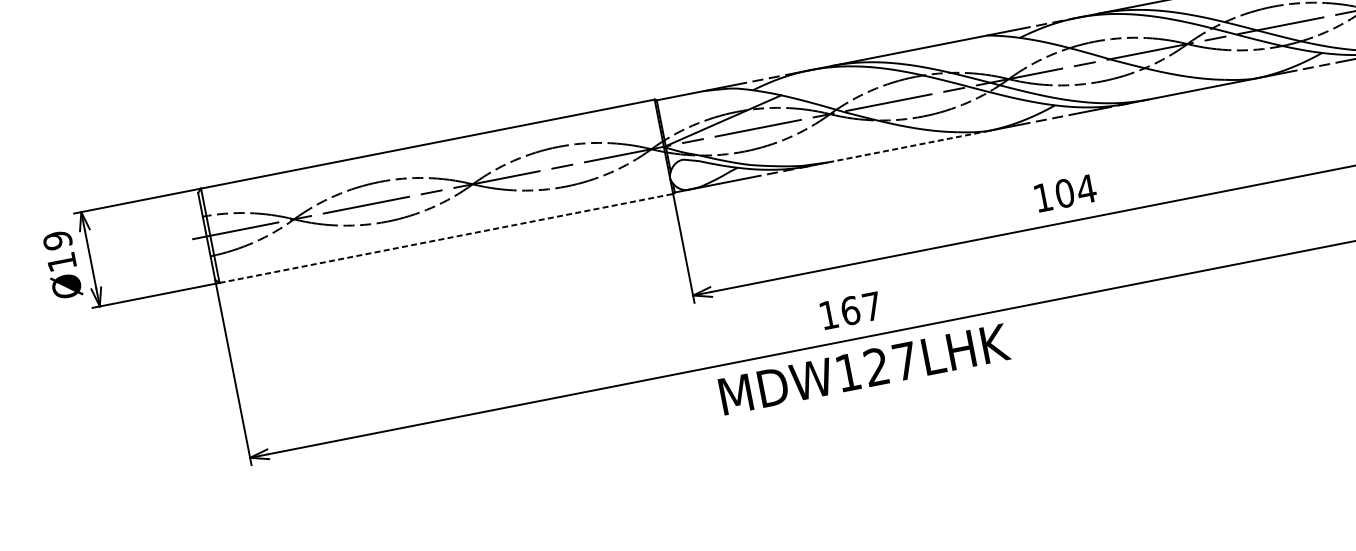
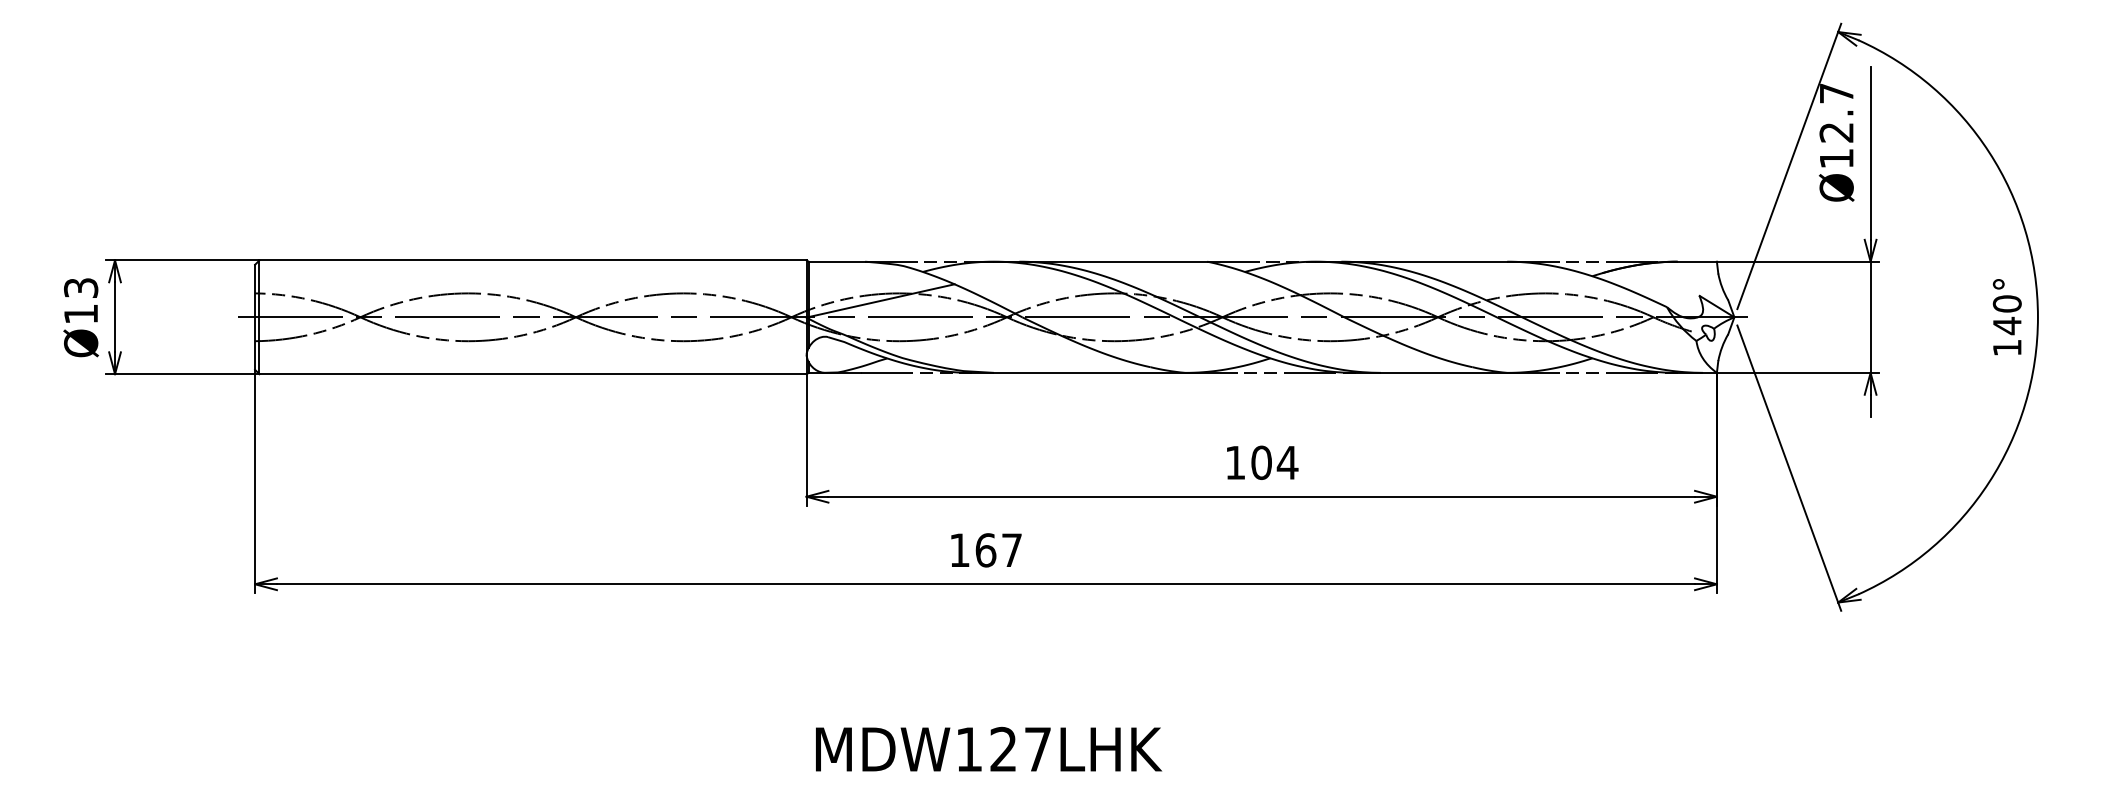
line: (907, 146) -> (1089, 372), dashed -> solid
line: (446, 238) -> (533, 374), dashed -> solid
text: (58, 240) -> (81, 288), Ø19 -> Ø13
text: (864, 368) -> (989, 748), moved

